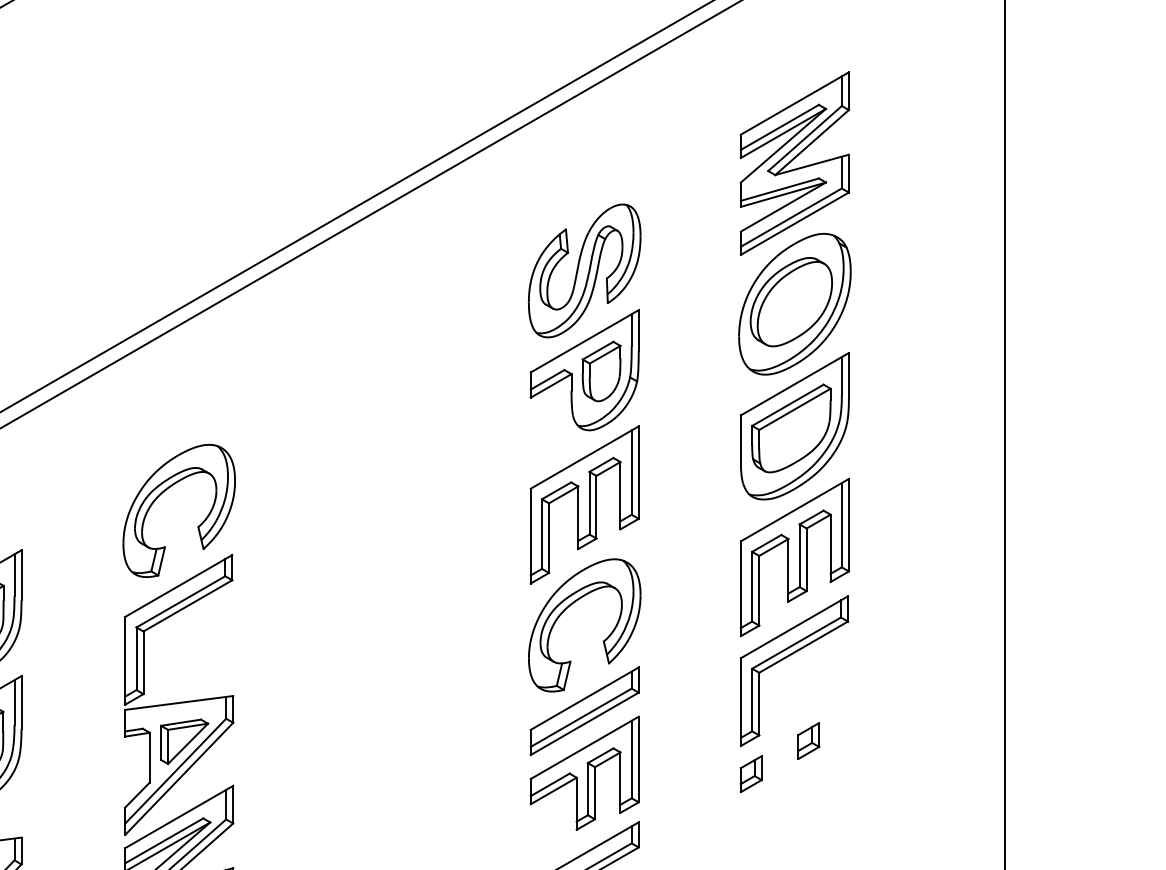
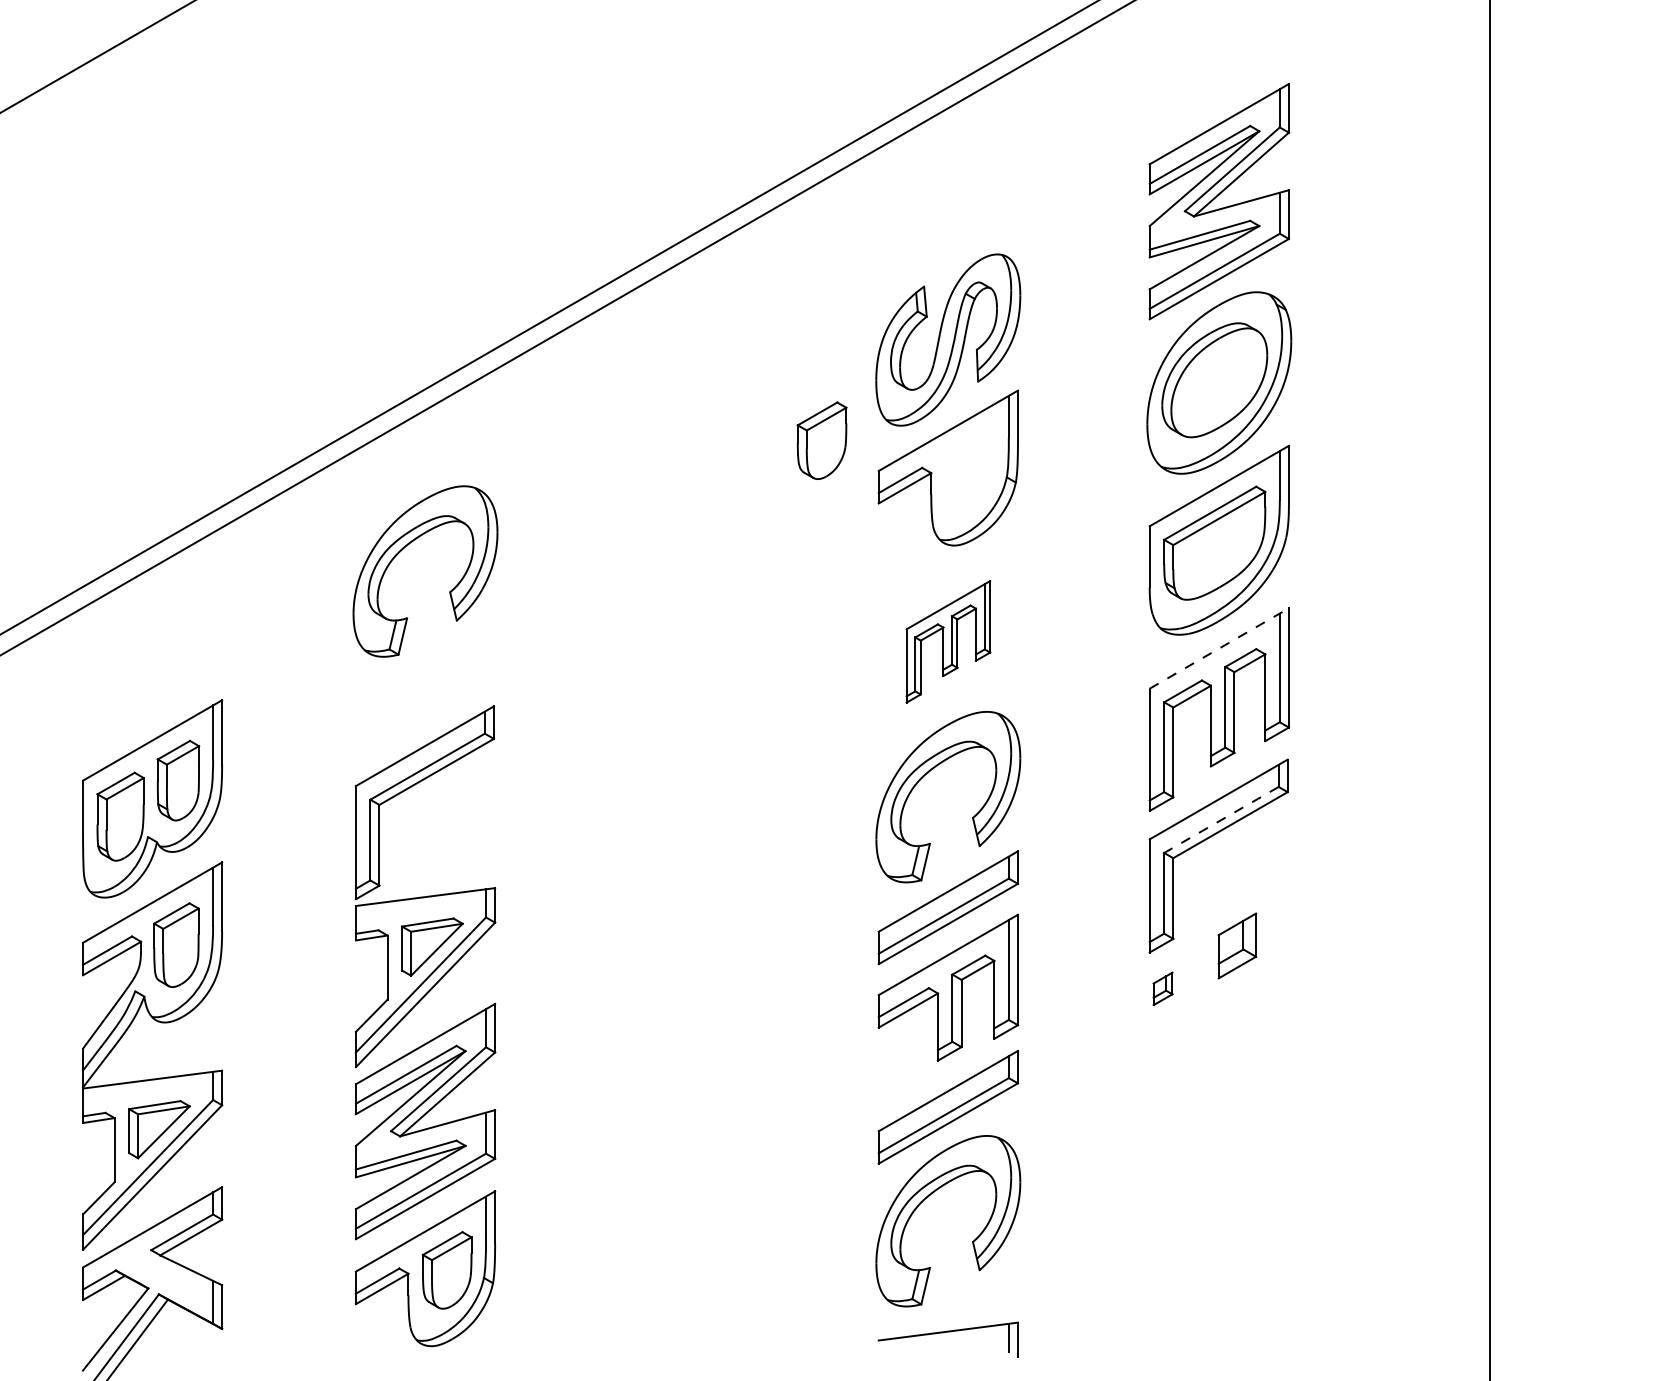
part: (601, 371) -> (821, 440), moved
part: (166, 490) -> (408, 545), moved
part: (584, 504) -> (948, 641), size x0.6
line: (795, 510) -> (1219, 648), solid -> dashed
line: (796, 643) -> (1221, 820), solid -> dashed
part: (808, 741) -> (1236, 946), size x1.4
part: (750, 773) -> (1162, 988), size x0.7

